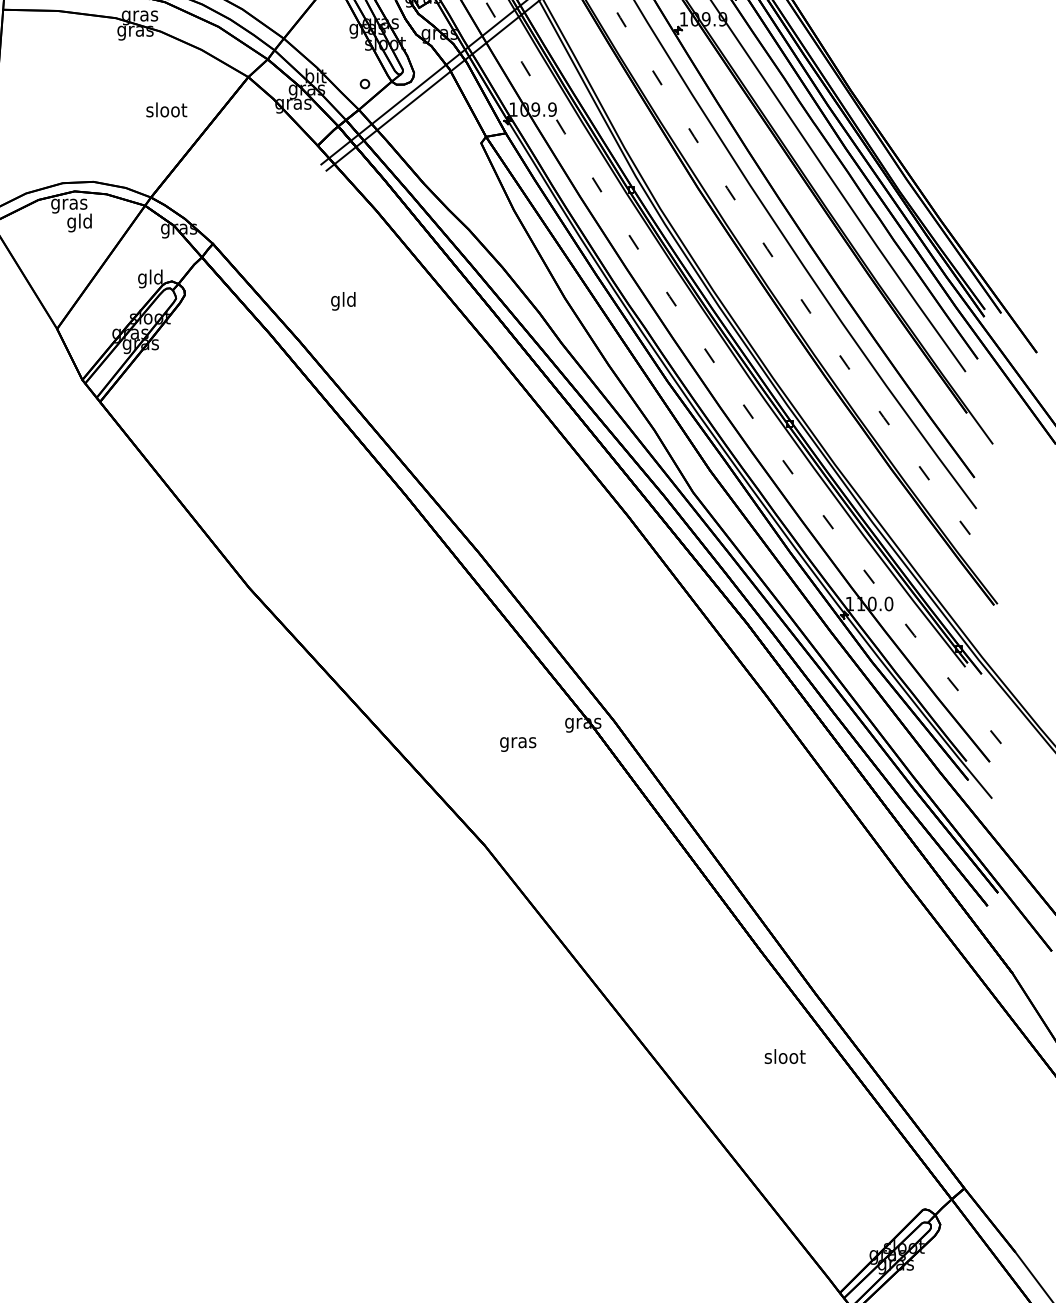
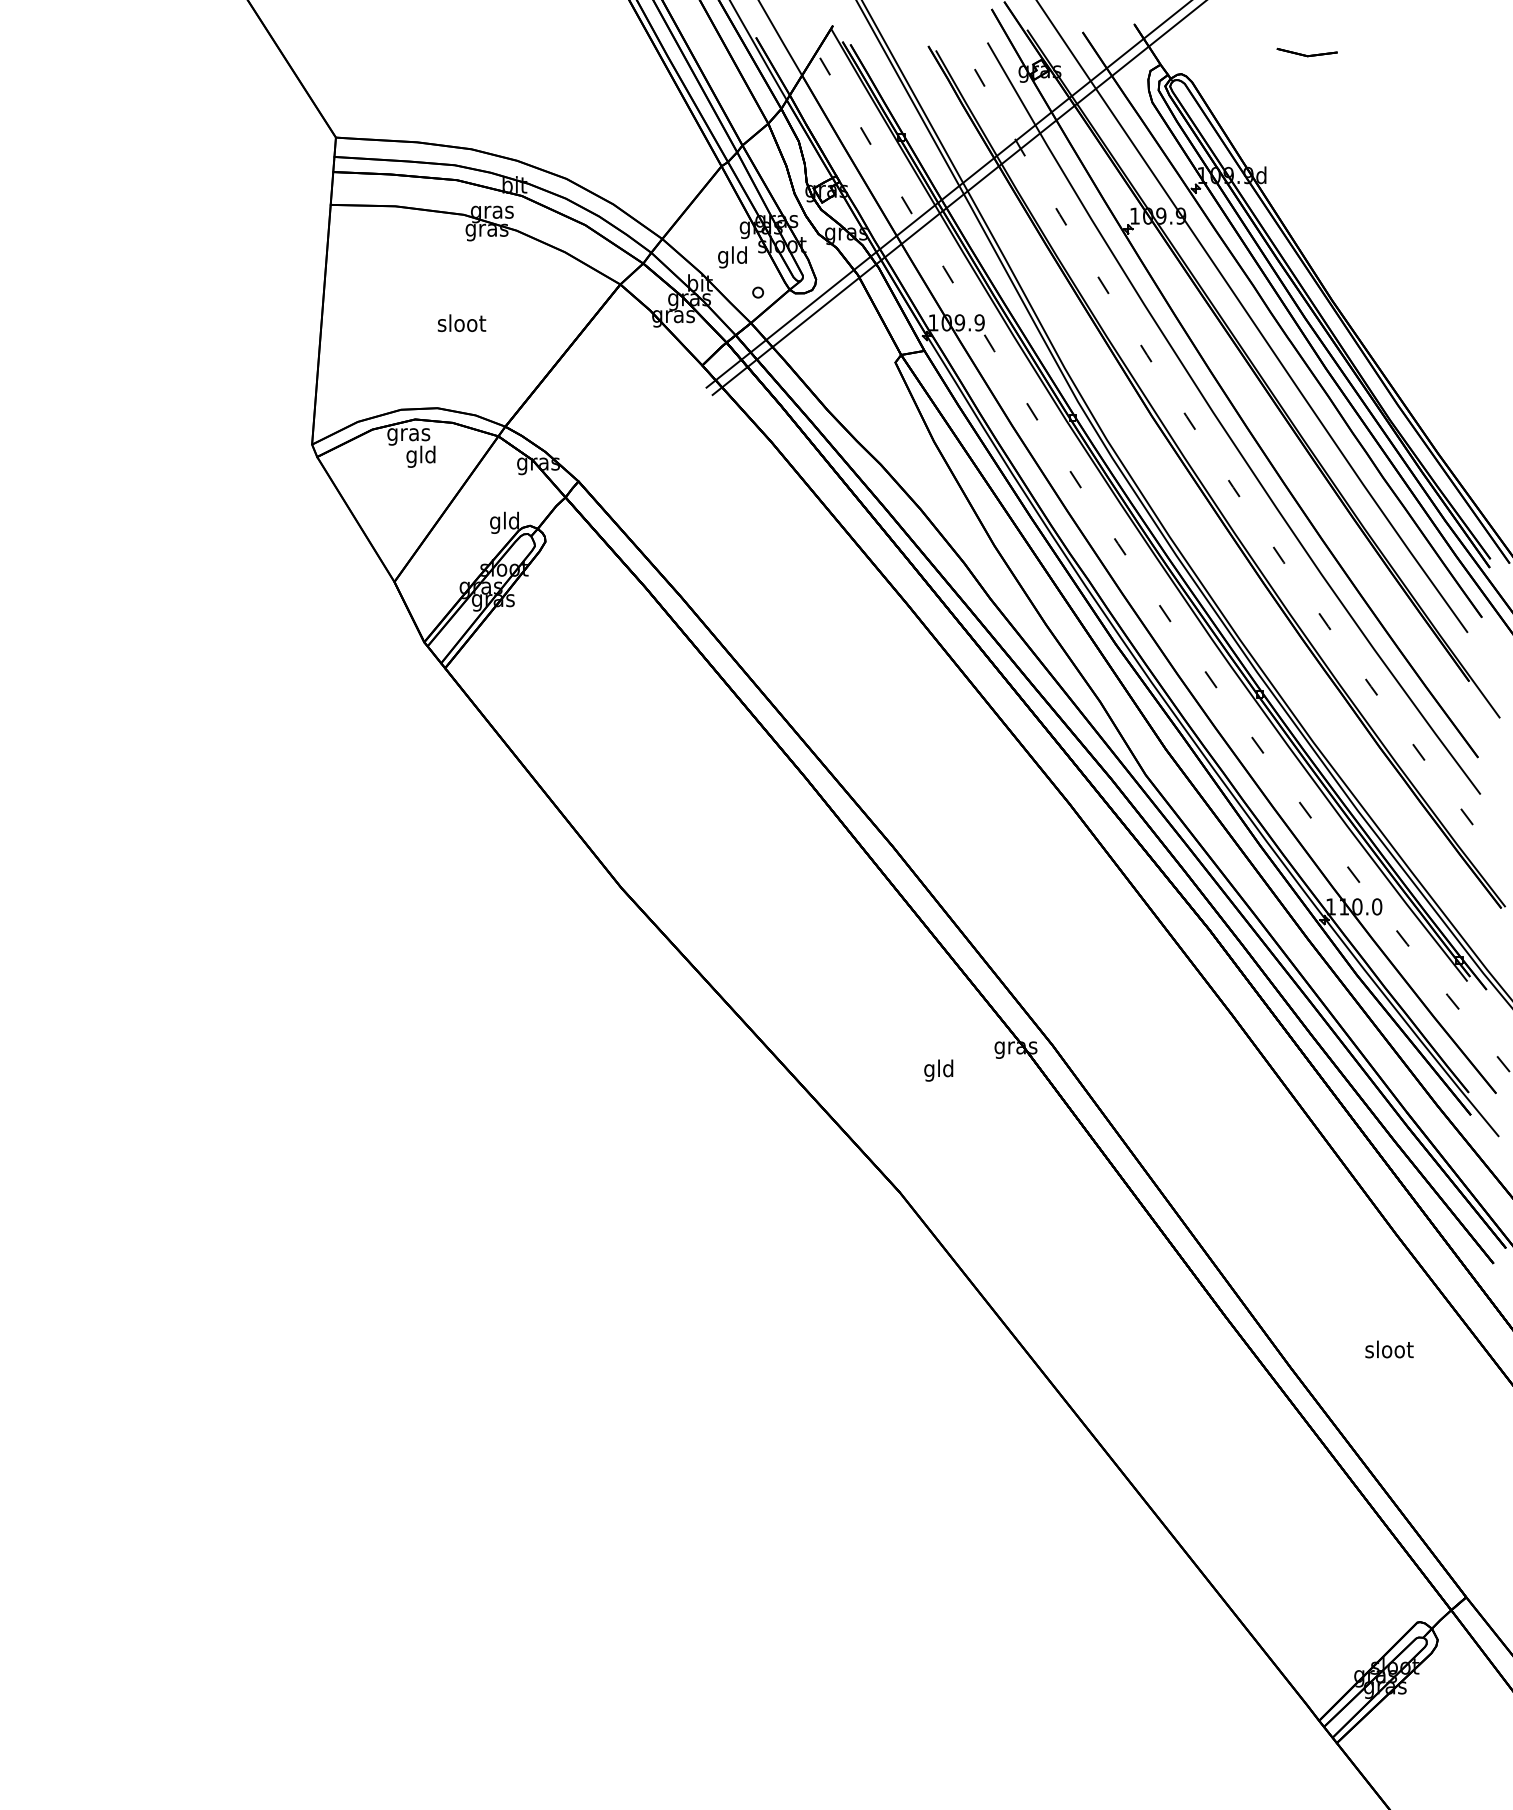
text: (166, 110) -> (461, 323), moved
text: (343, 301) -> (732, 257), moved
text: (517, 742) -> (938, 1070), gras -> gld
text: (785, 1056) -> (1389, 1349), moved

